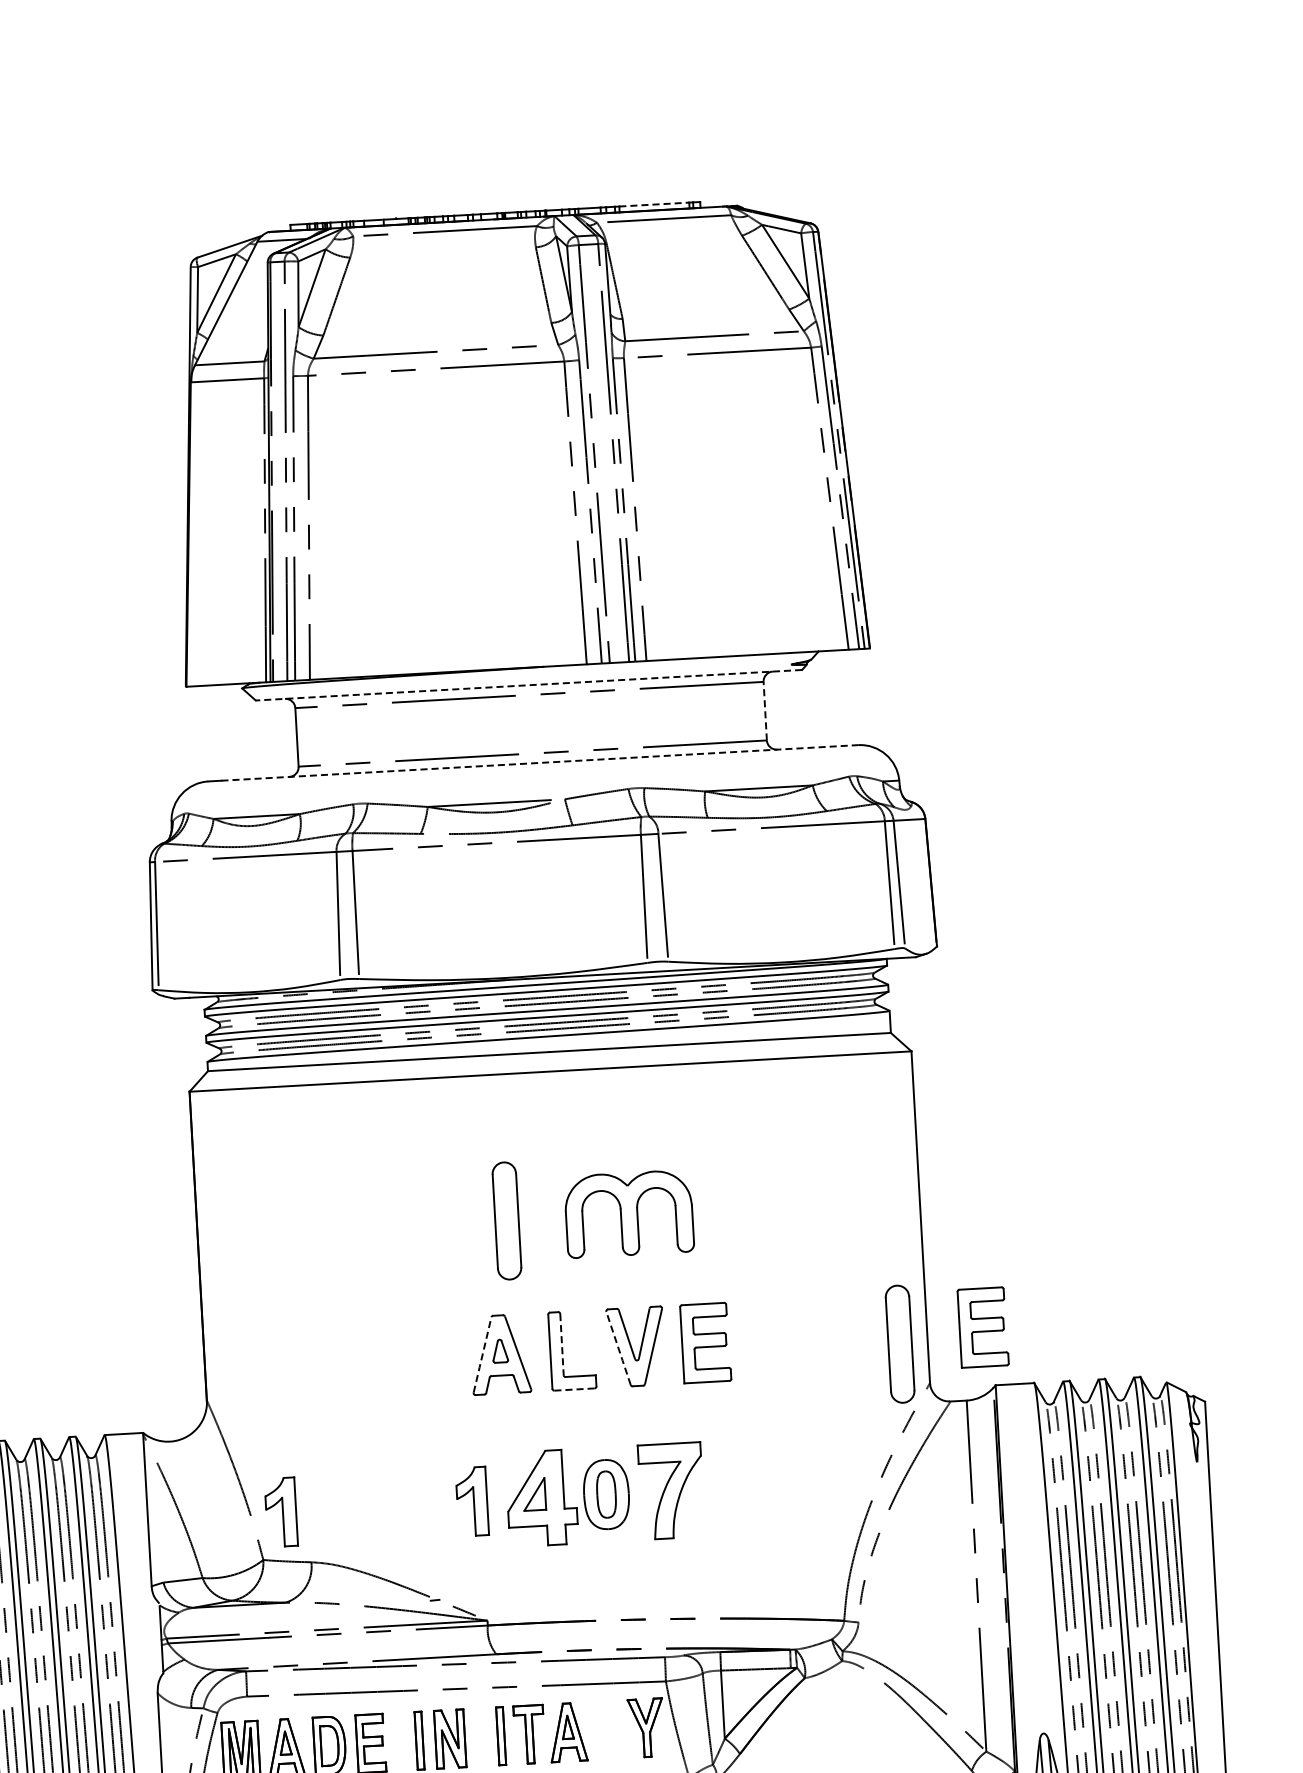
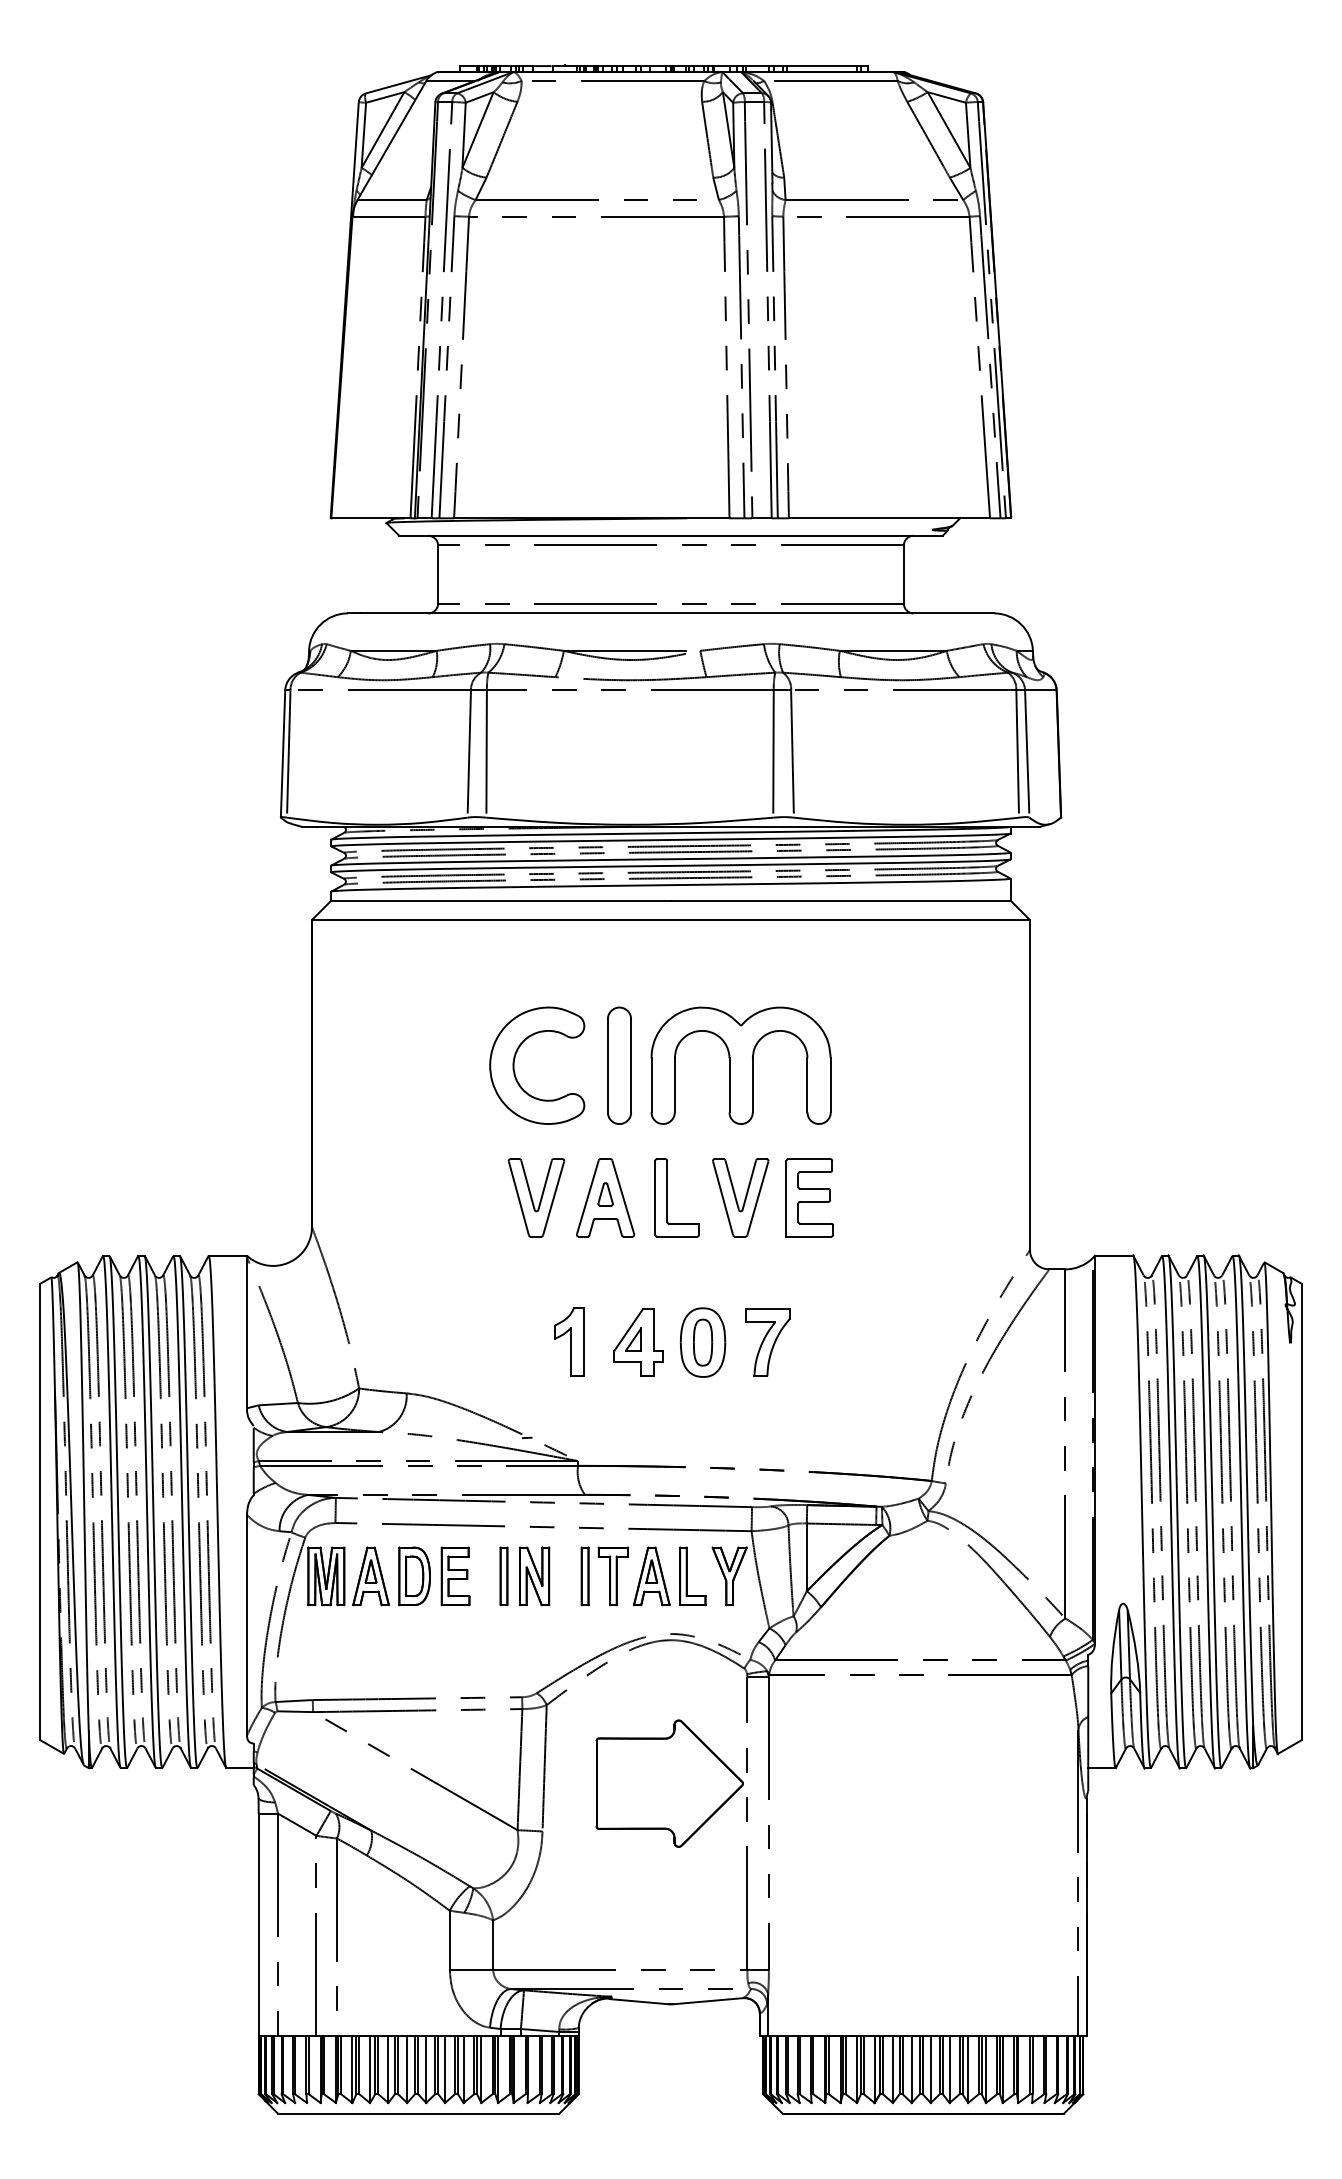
line: (653, 205) -> (821, 66), dashed -> solid
line: (528, 684) -> (670, 535), dashed -> solid
line: (764, 711) -> (903, 574), dashed -> solid
line: (539, 763) -> (677, 613), dashed -> solid
part: (628, 1213) -> (740, 1065), size x1.43
part: (401, 1226) -> (514, 1065), added
part: (982, 1327) -> (1085, 1197), removed
part: (900, 1343) -> (1002, 1209), removed
line: (562, 1344) -> (667, 1191), dashed -> solid
line: (618, 1348) -> (723, 1198), dashed -> solid
line: (482, 1355) -> (587, 1197), dashed -> solid
part: (430, 1358) -> (536, 1197), added
line: (574, 1389) -> (677, 1236), dashed -> solid
part: (671, 1490) -> (767, 1342), size x0.71
part: (541, 1498) -> (638, 1342), size x0.71
part: (281, 1511) -> (379, 1341), removed
part: (609, 1730) -> (692, 1576), added

